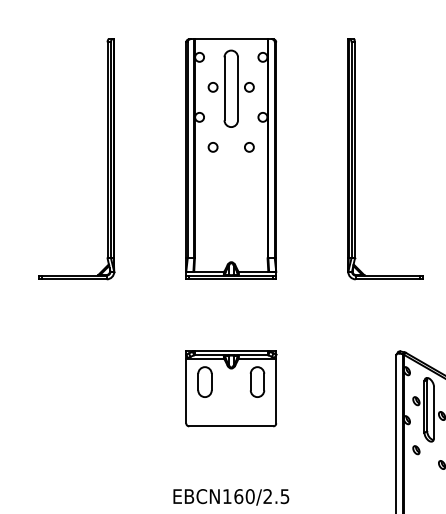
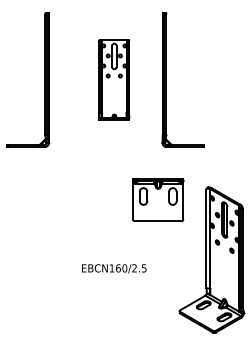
part: (231, 158) -> (114, 79), size x0.6
part: (355, 158) -> (166, 79), moved
part: (231, 387) -> (158, 199), moved

